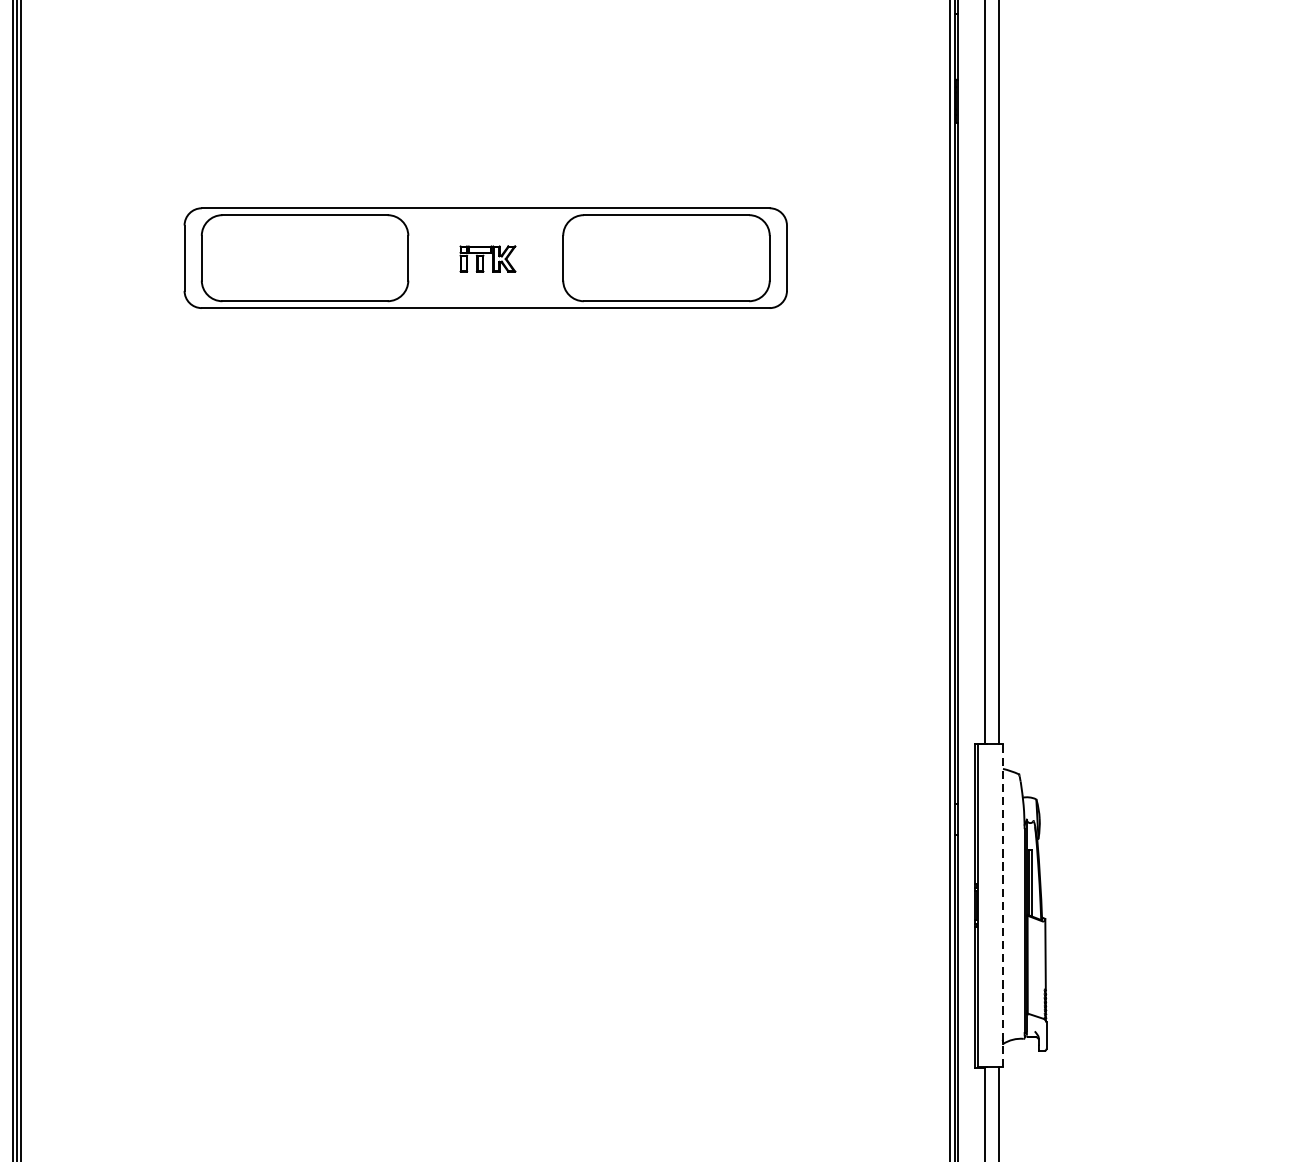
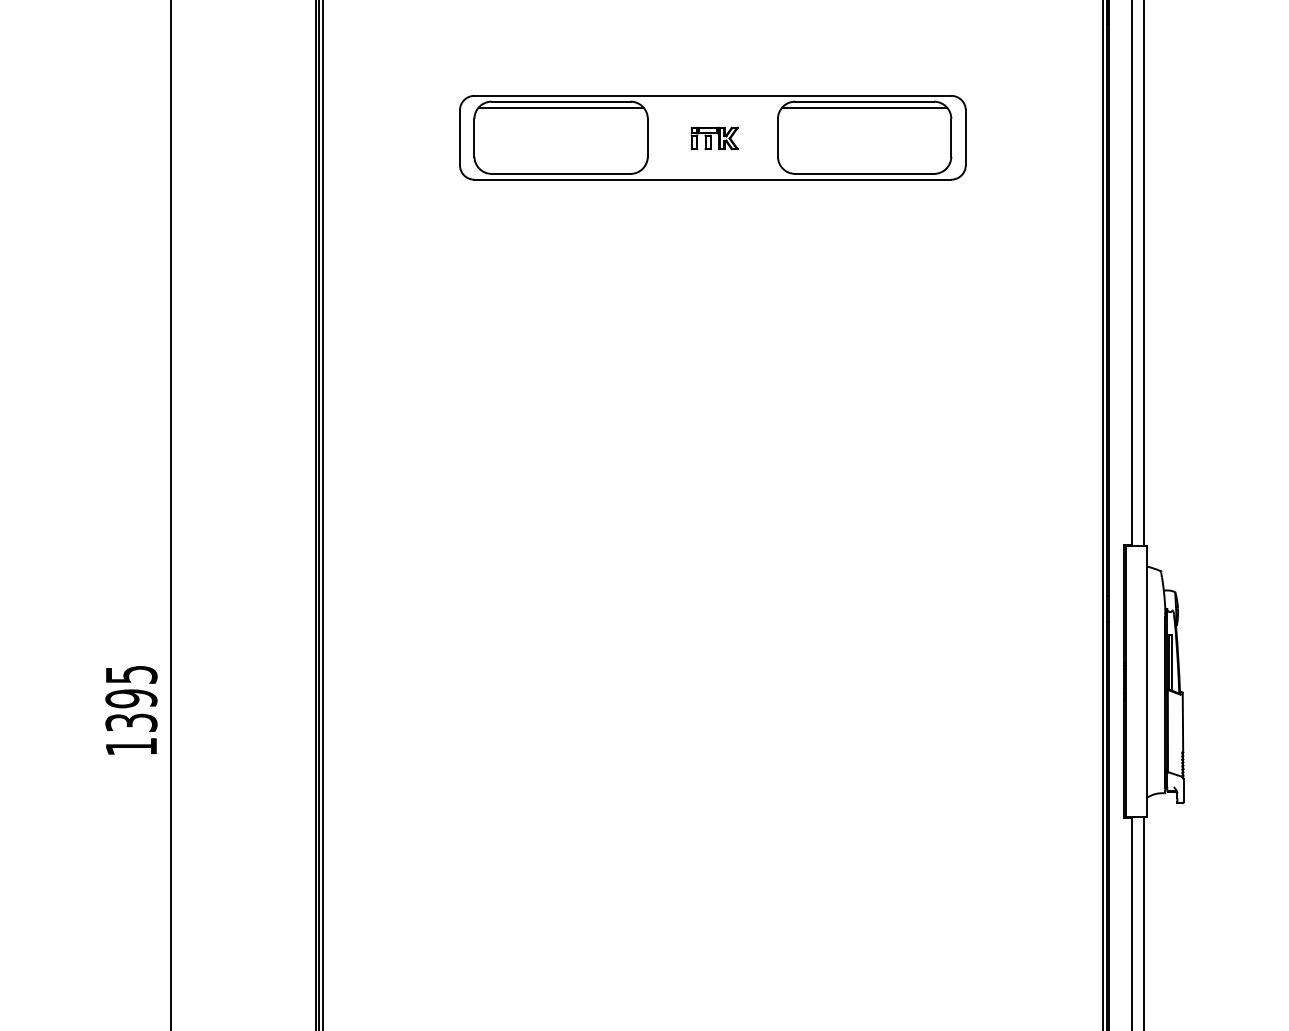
line: (304, 222) -> (560, 107), added
line: (666, 222) -> (864, 107), added
line: (1002, 906) -> (1146, 682), dashed -> solid

